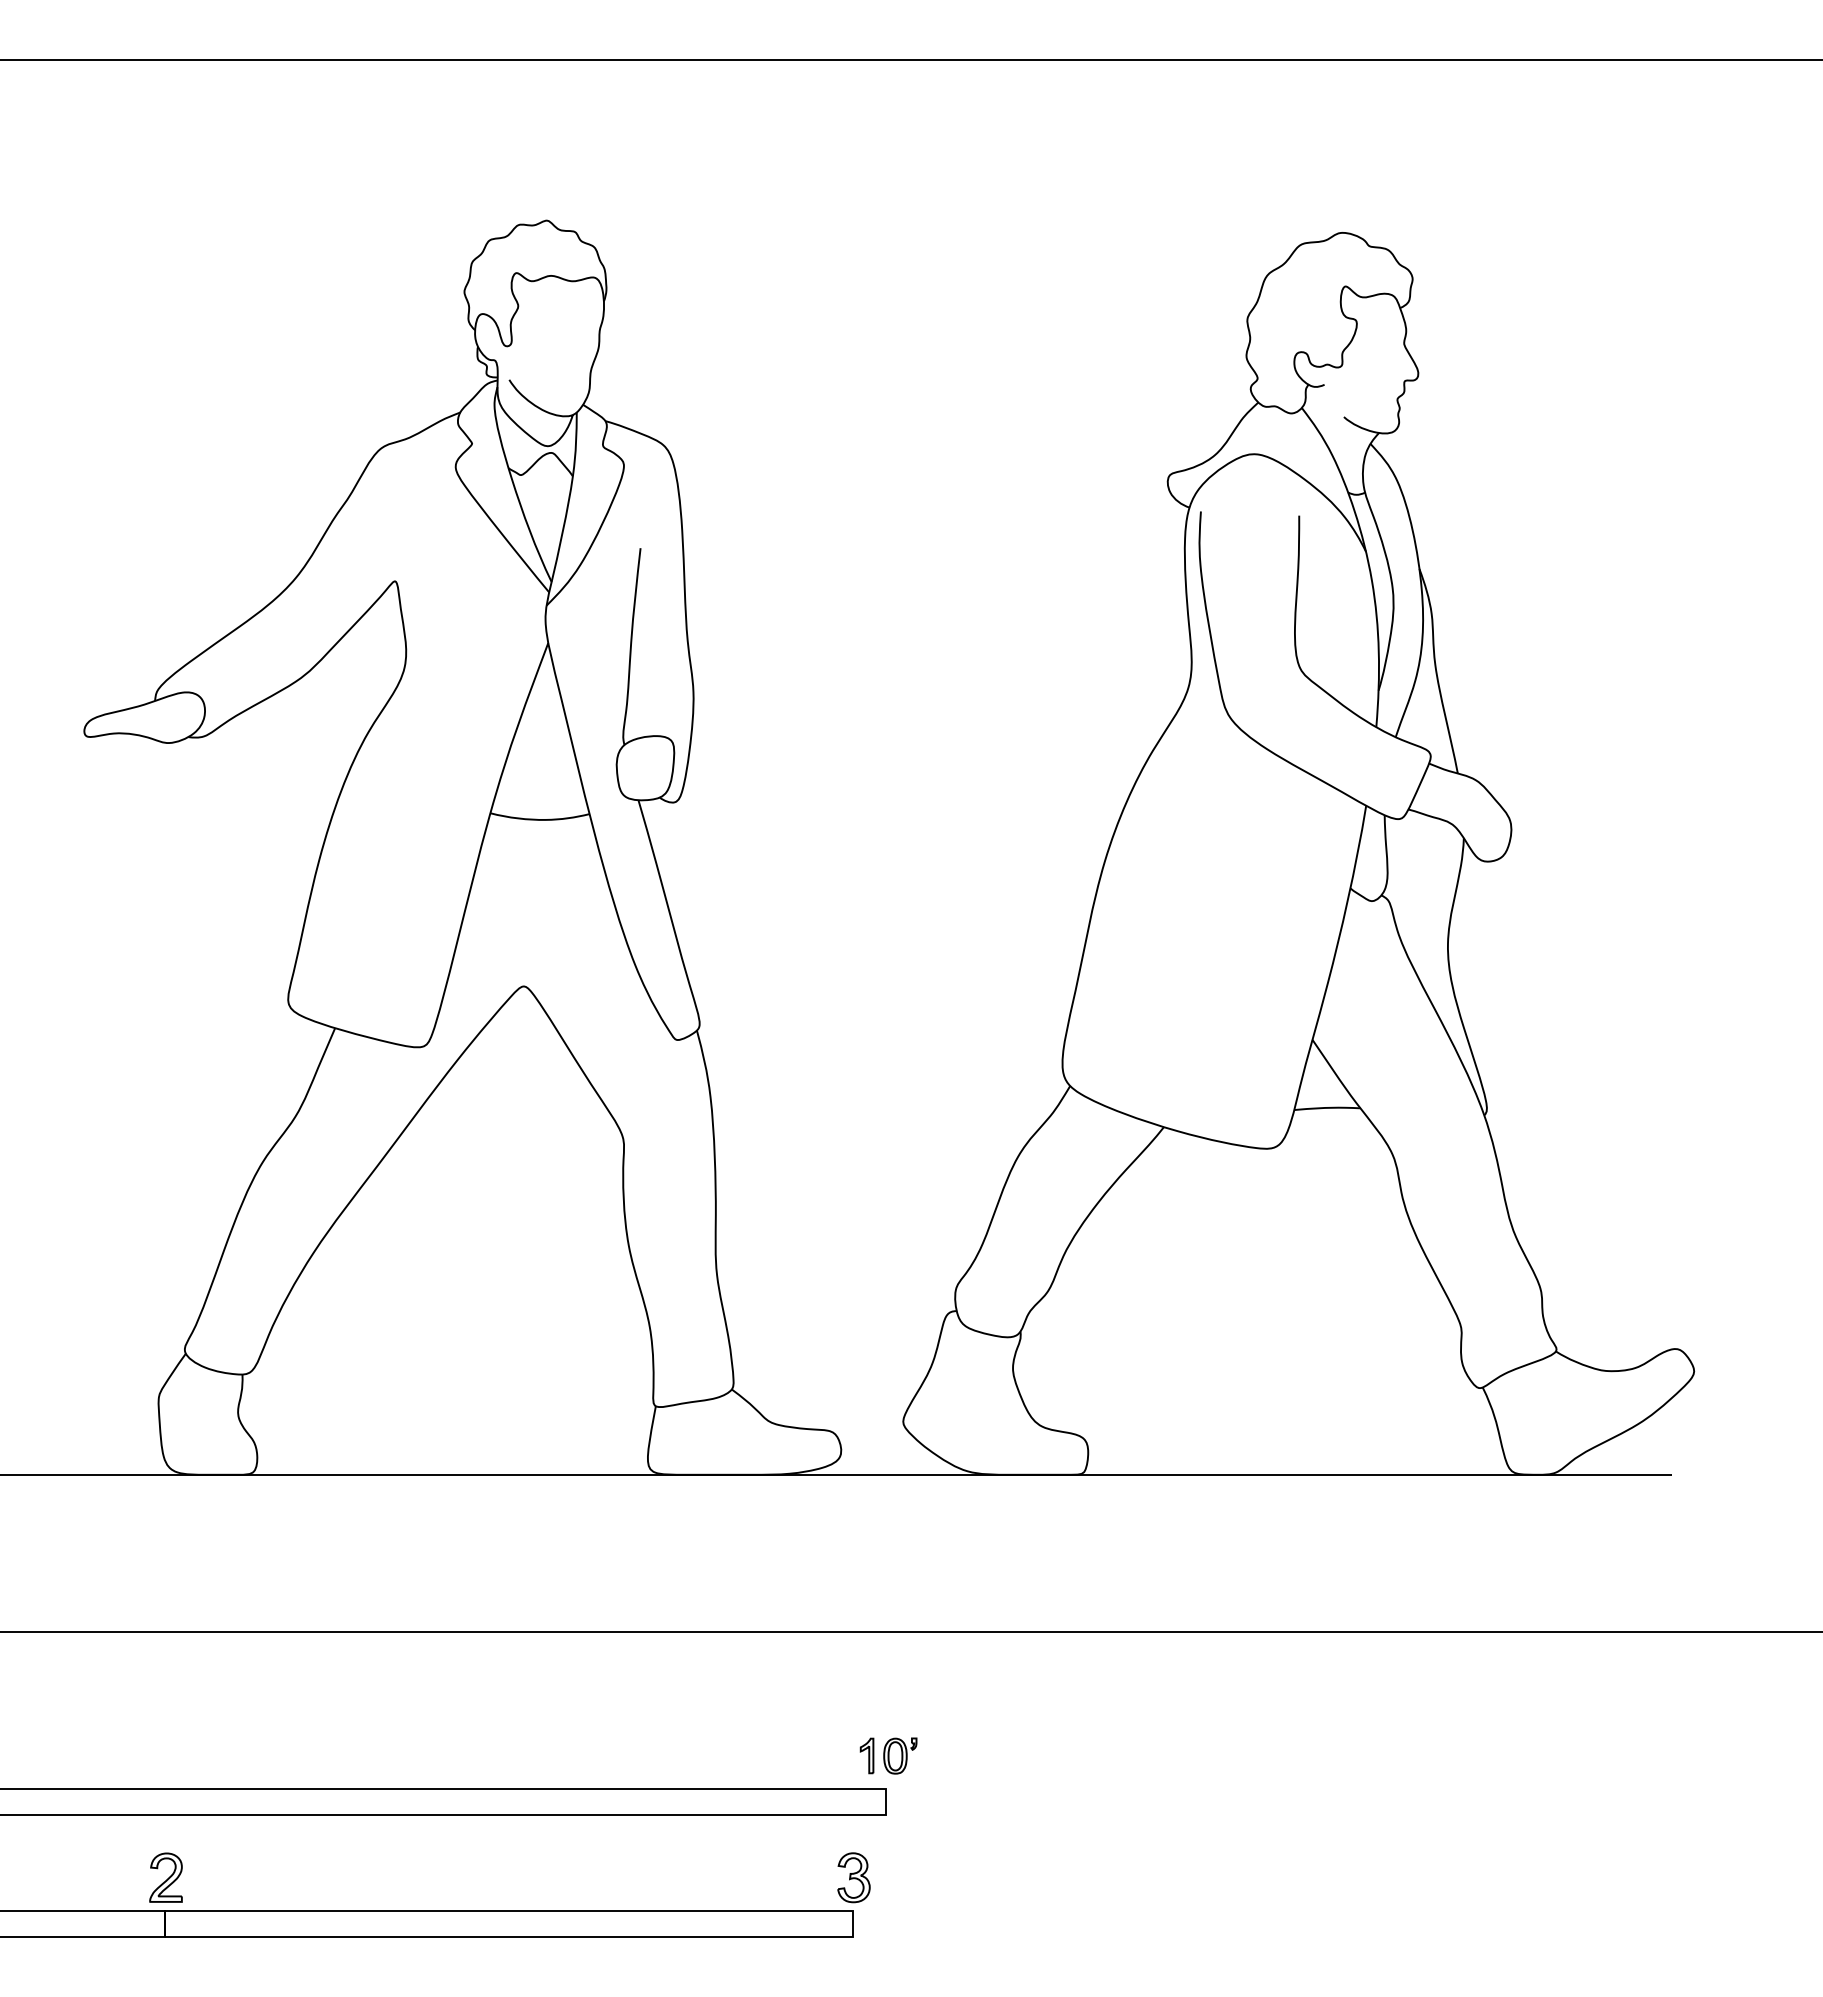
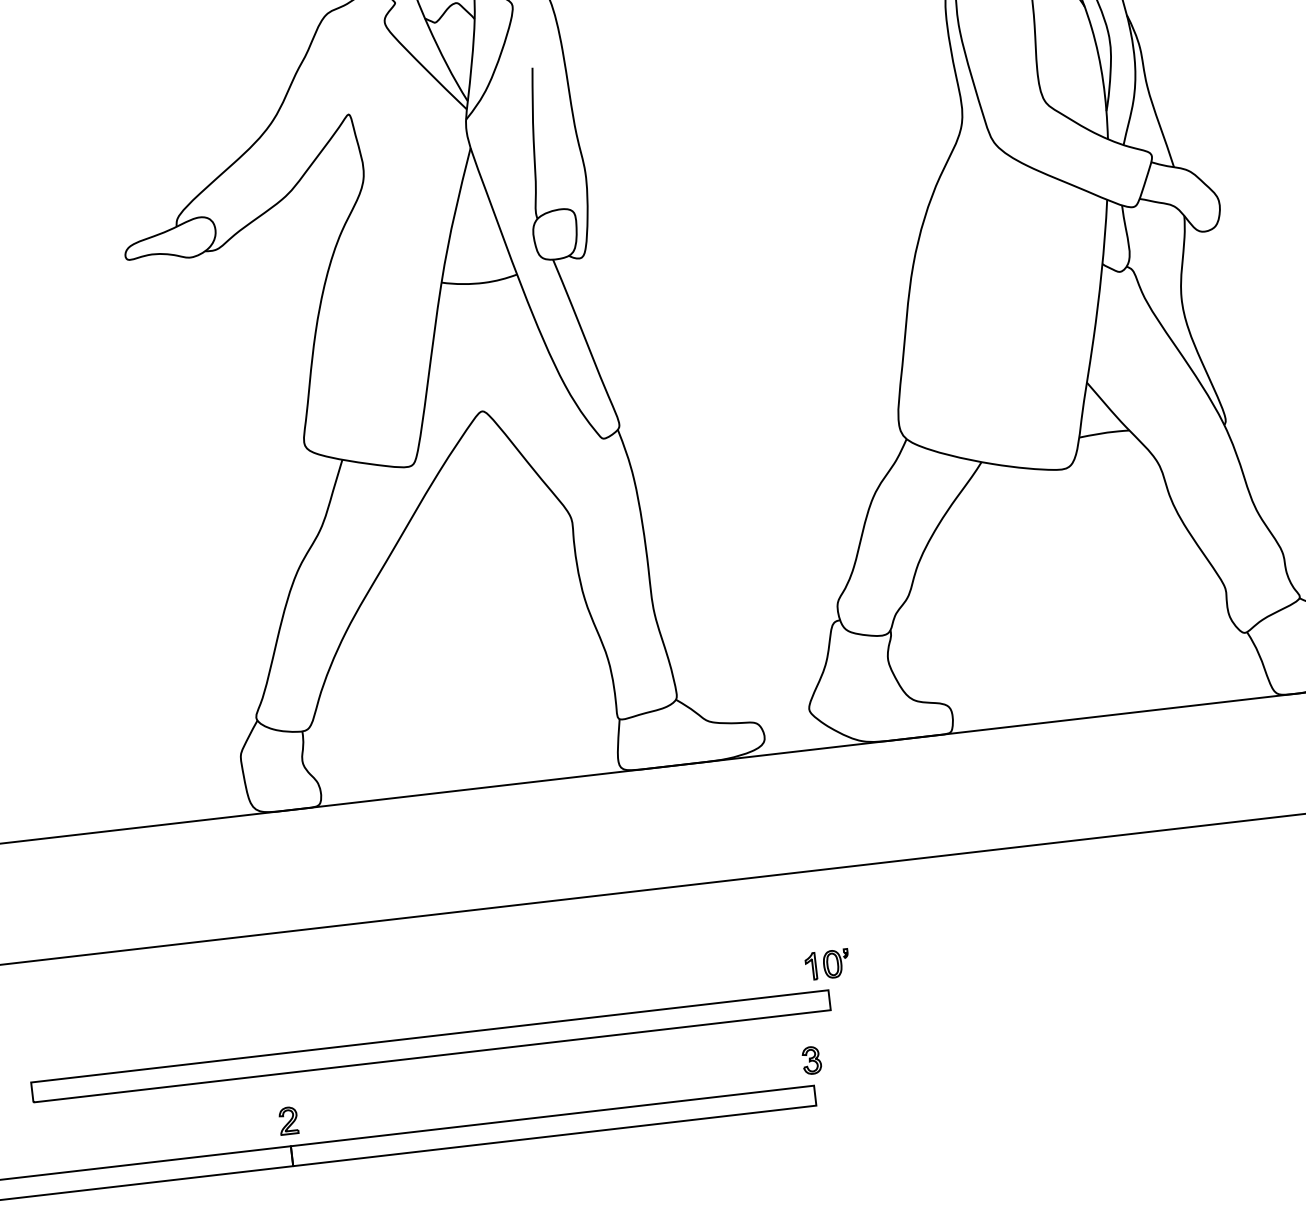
part: (165, 1877) -> (288, 1120), size x0.71
part: (853, 1877) -> (811, 1060), size x0.71

